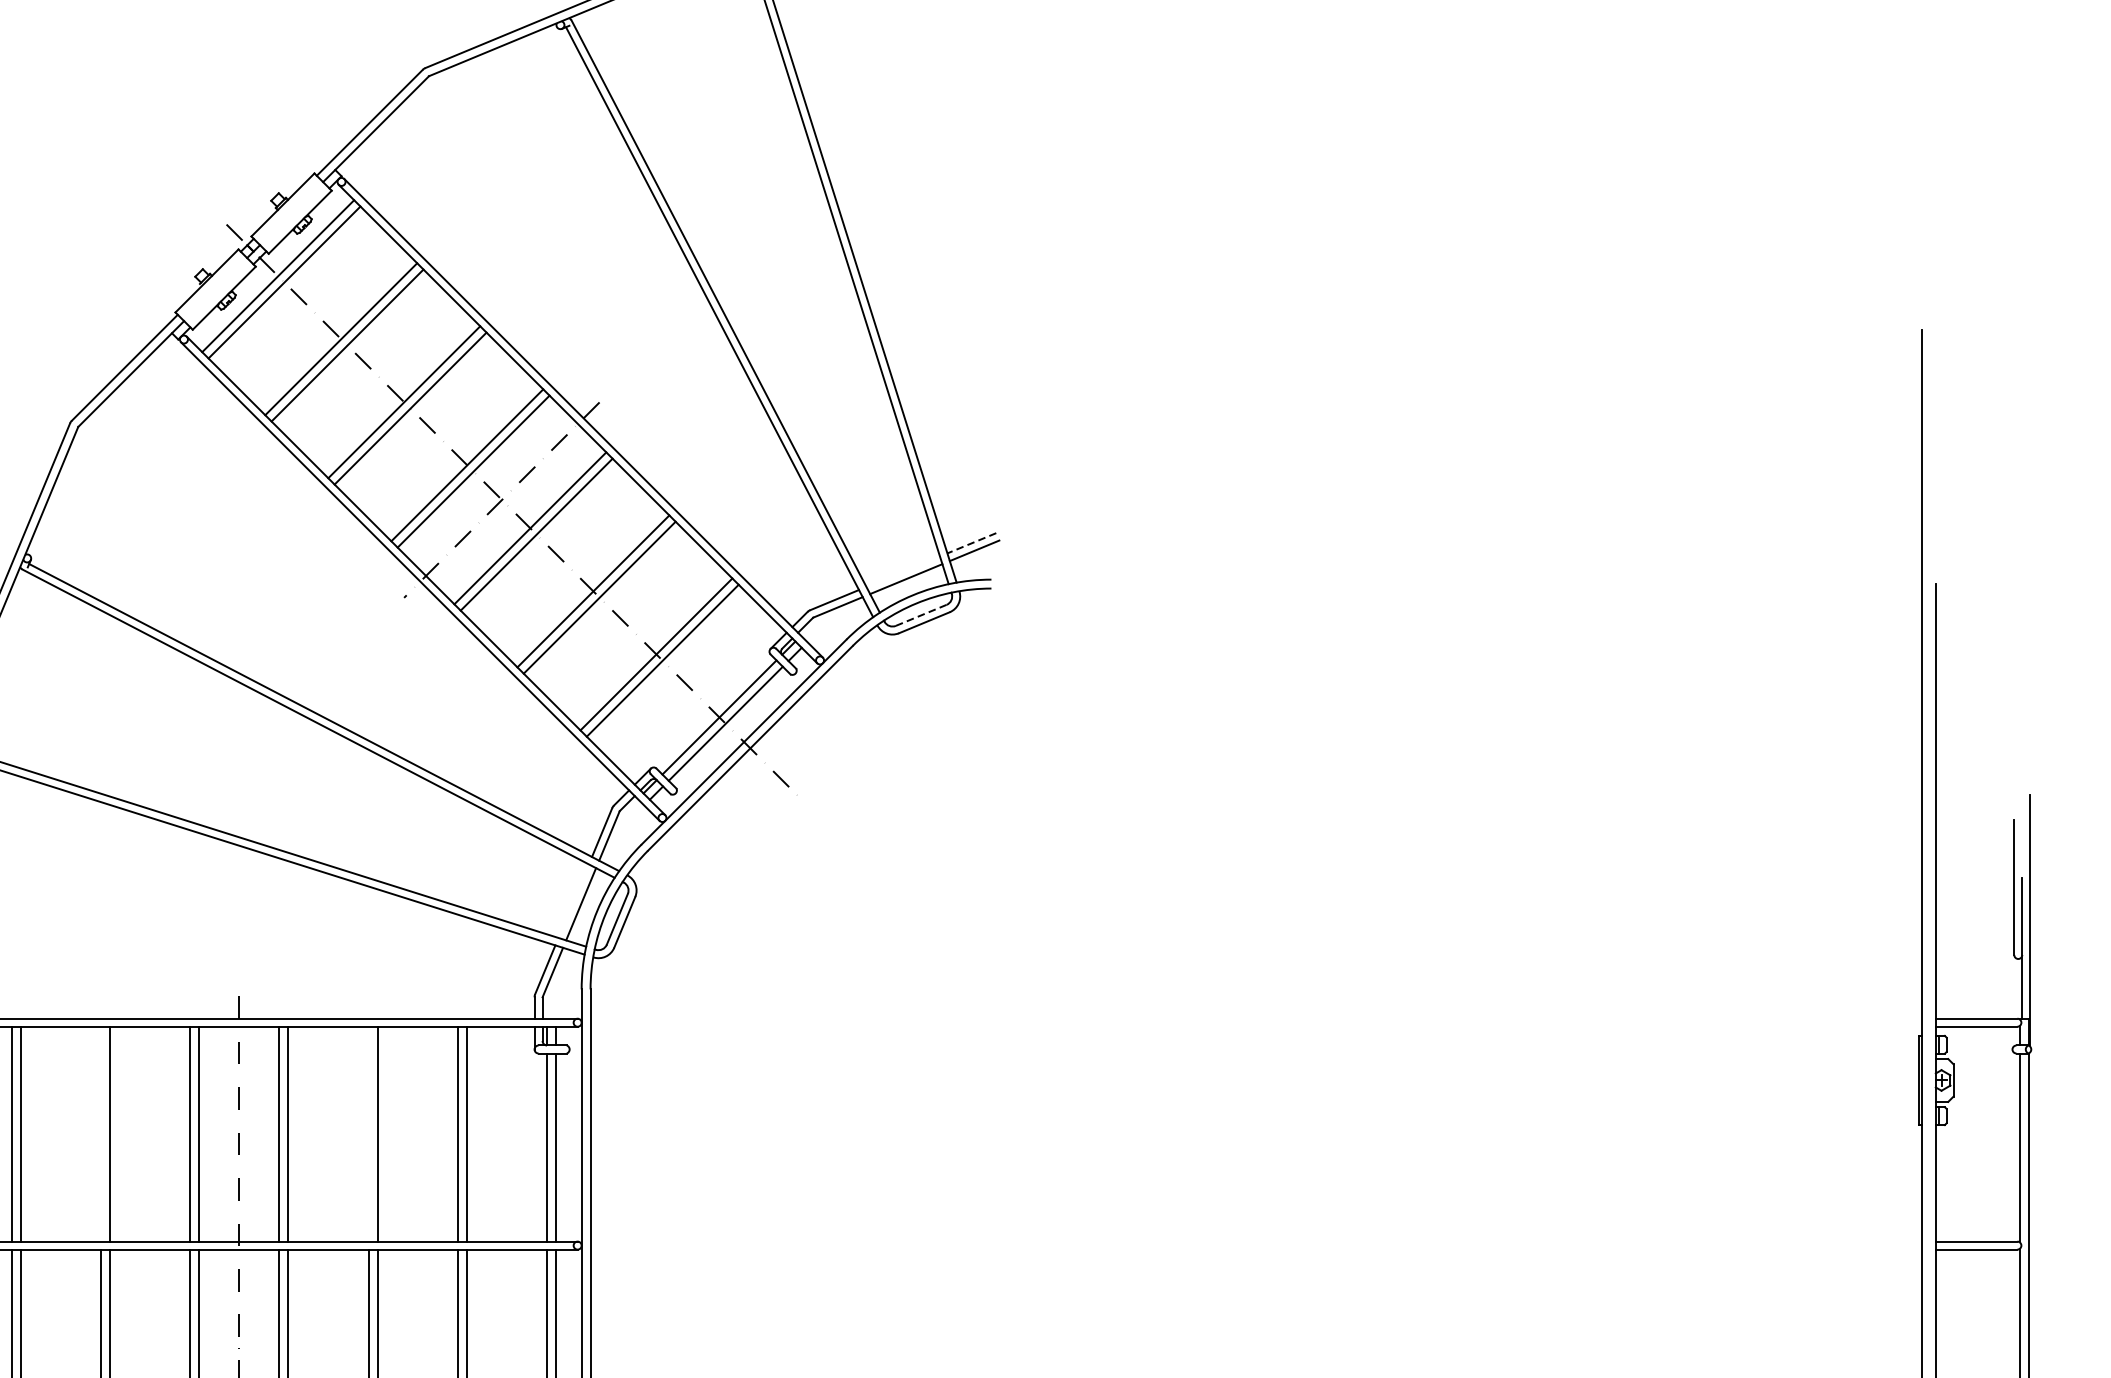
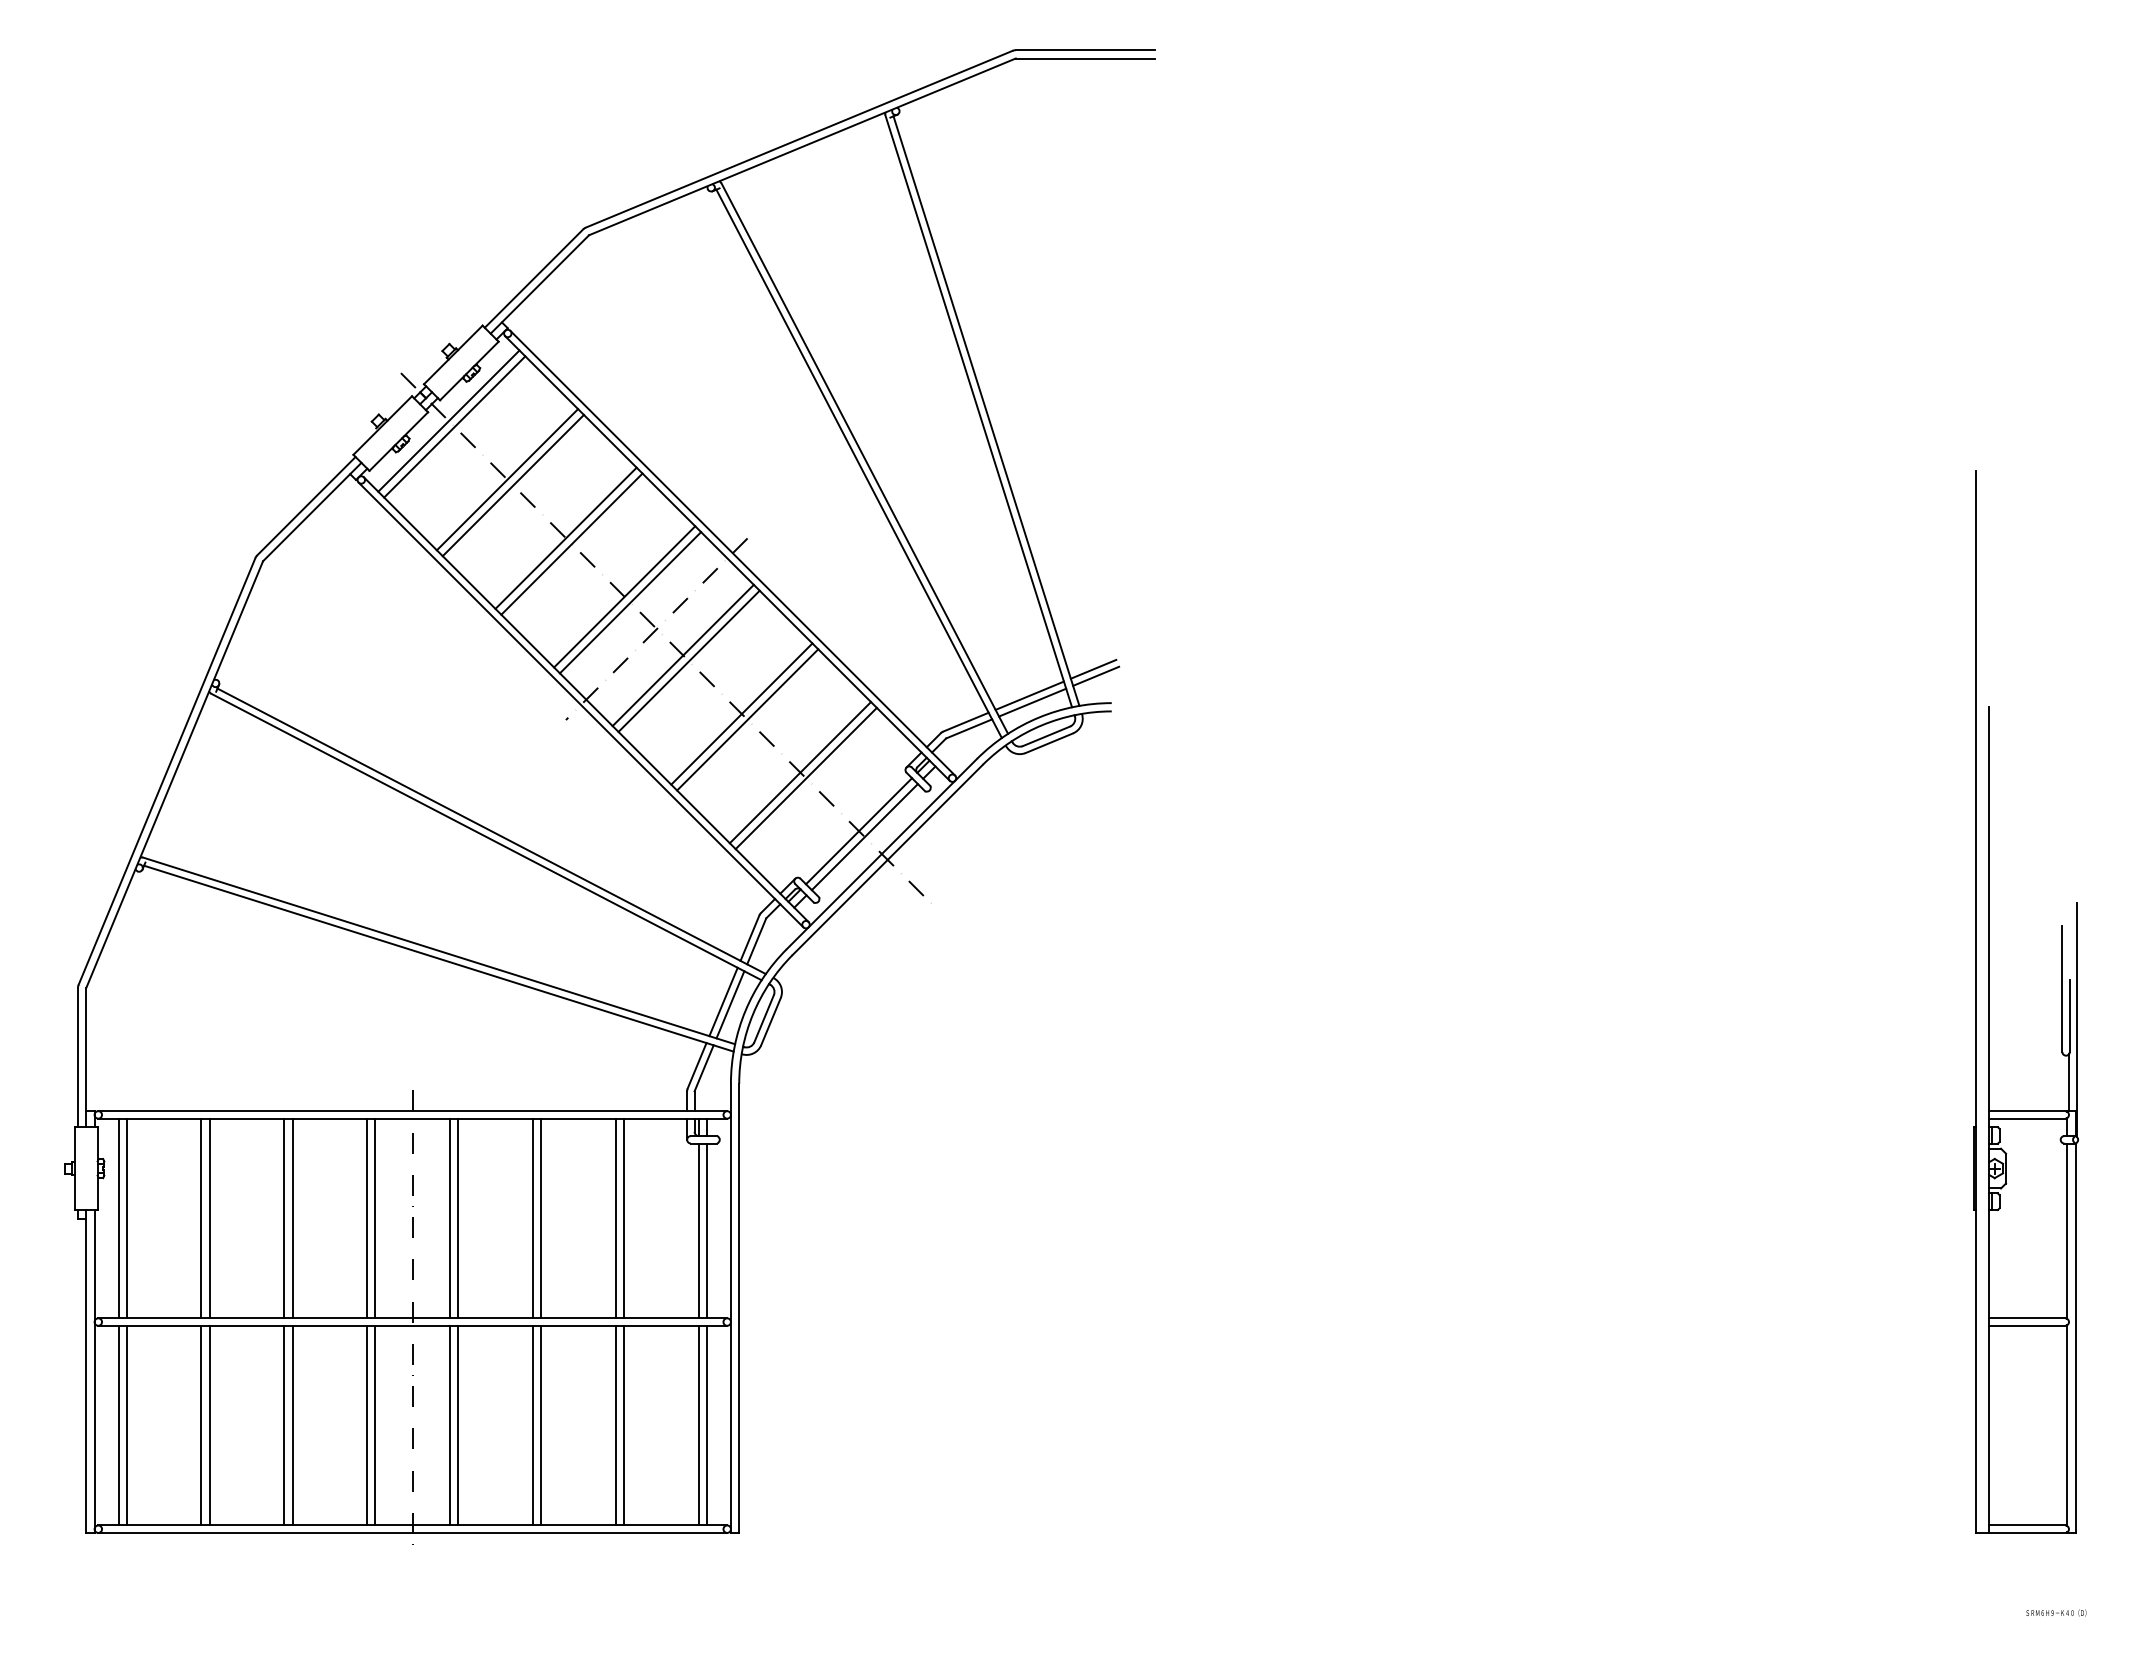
line: (971, 543) -> (1093, 669), dashed -> solid
line: (902, 571) -> (1029, 695), added
line: (921, 615) -> (1046, 736), dashed -> solid
line: (573, 900) -> (723, 1001), added
line: (101, 1134) -> (284, 1218), added
line: (368, 1134) -> (532, 1218), added

